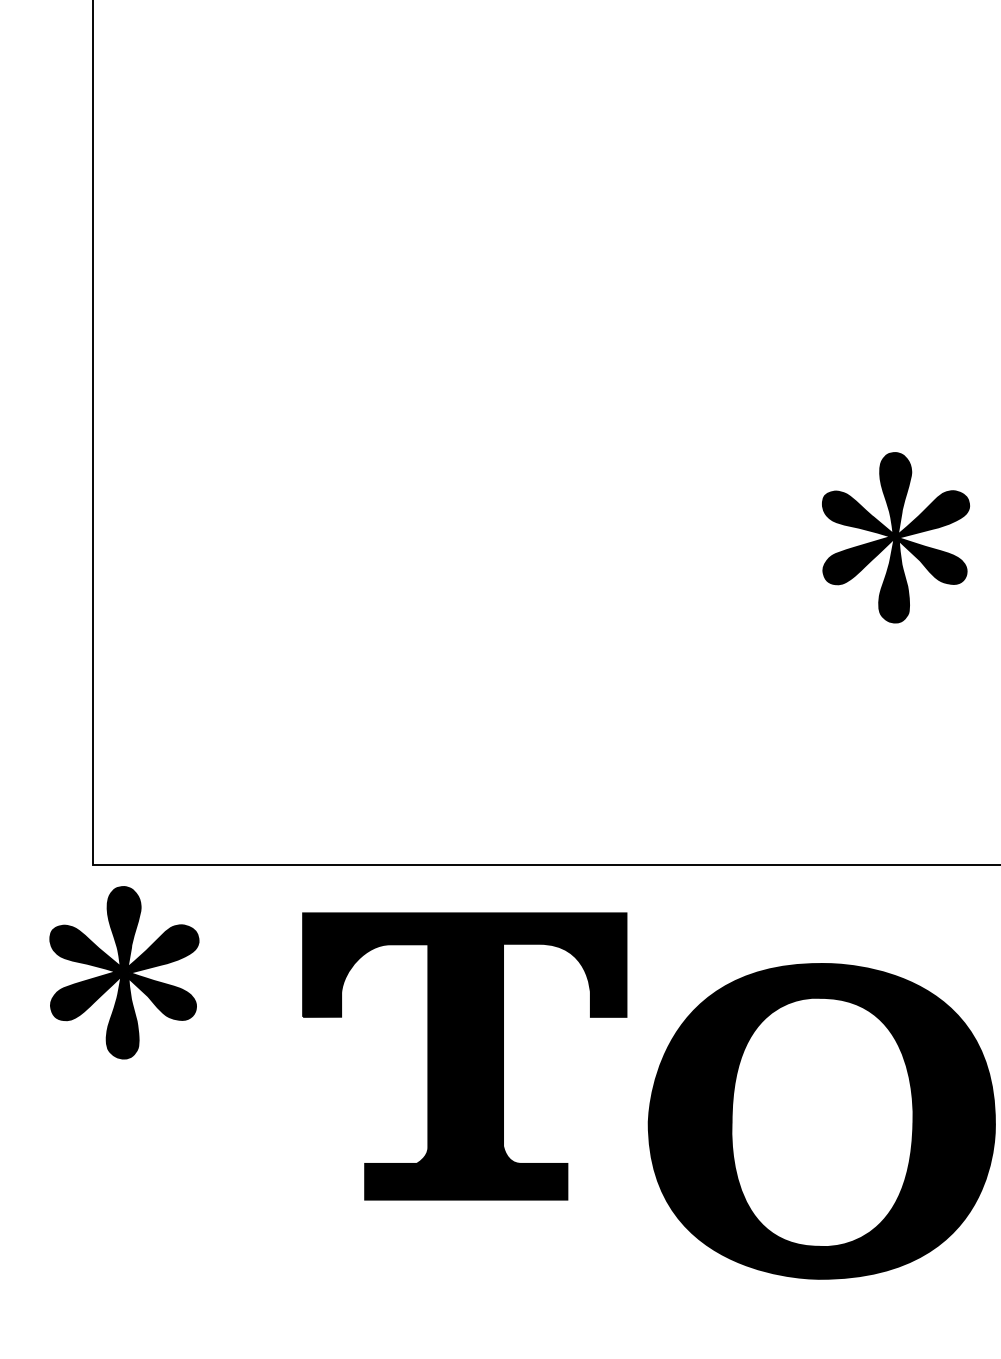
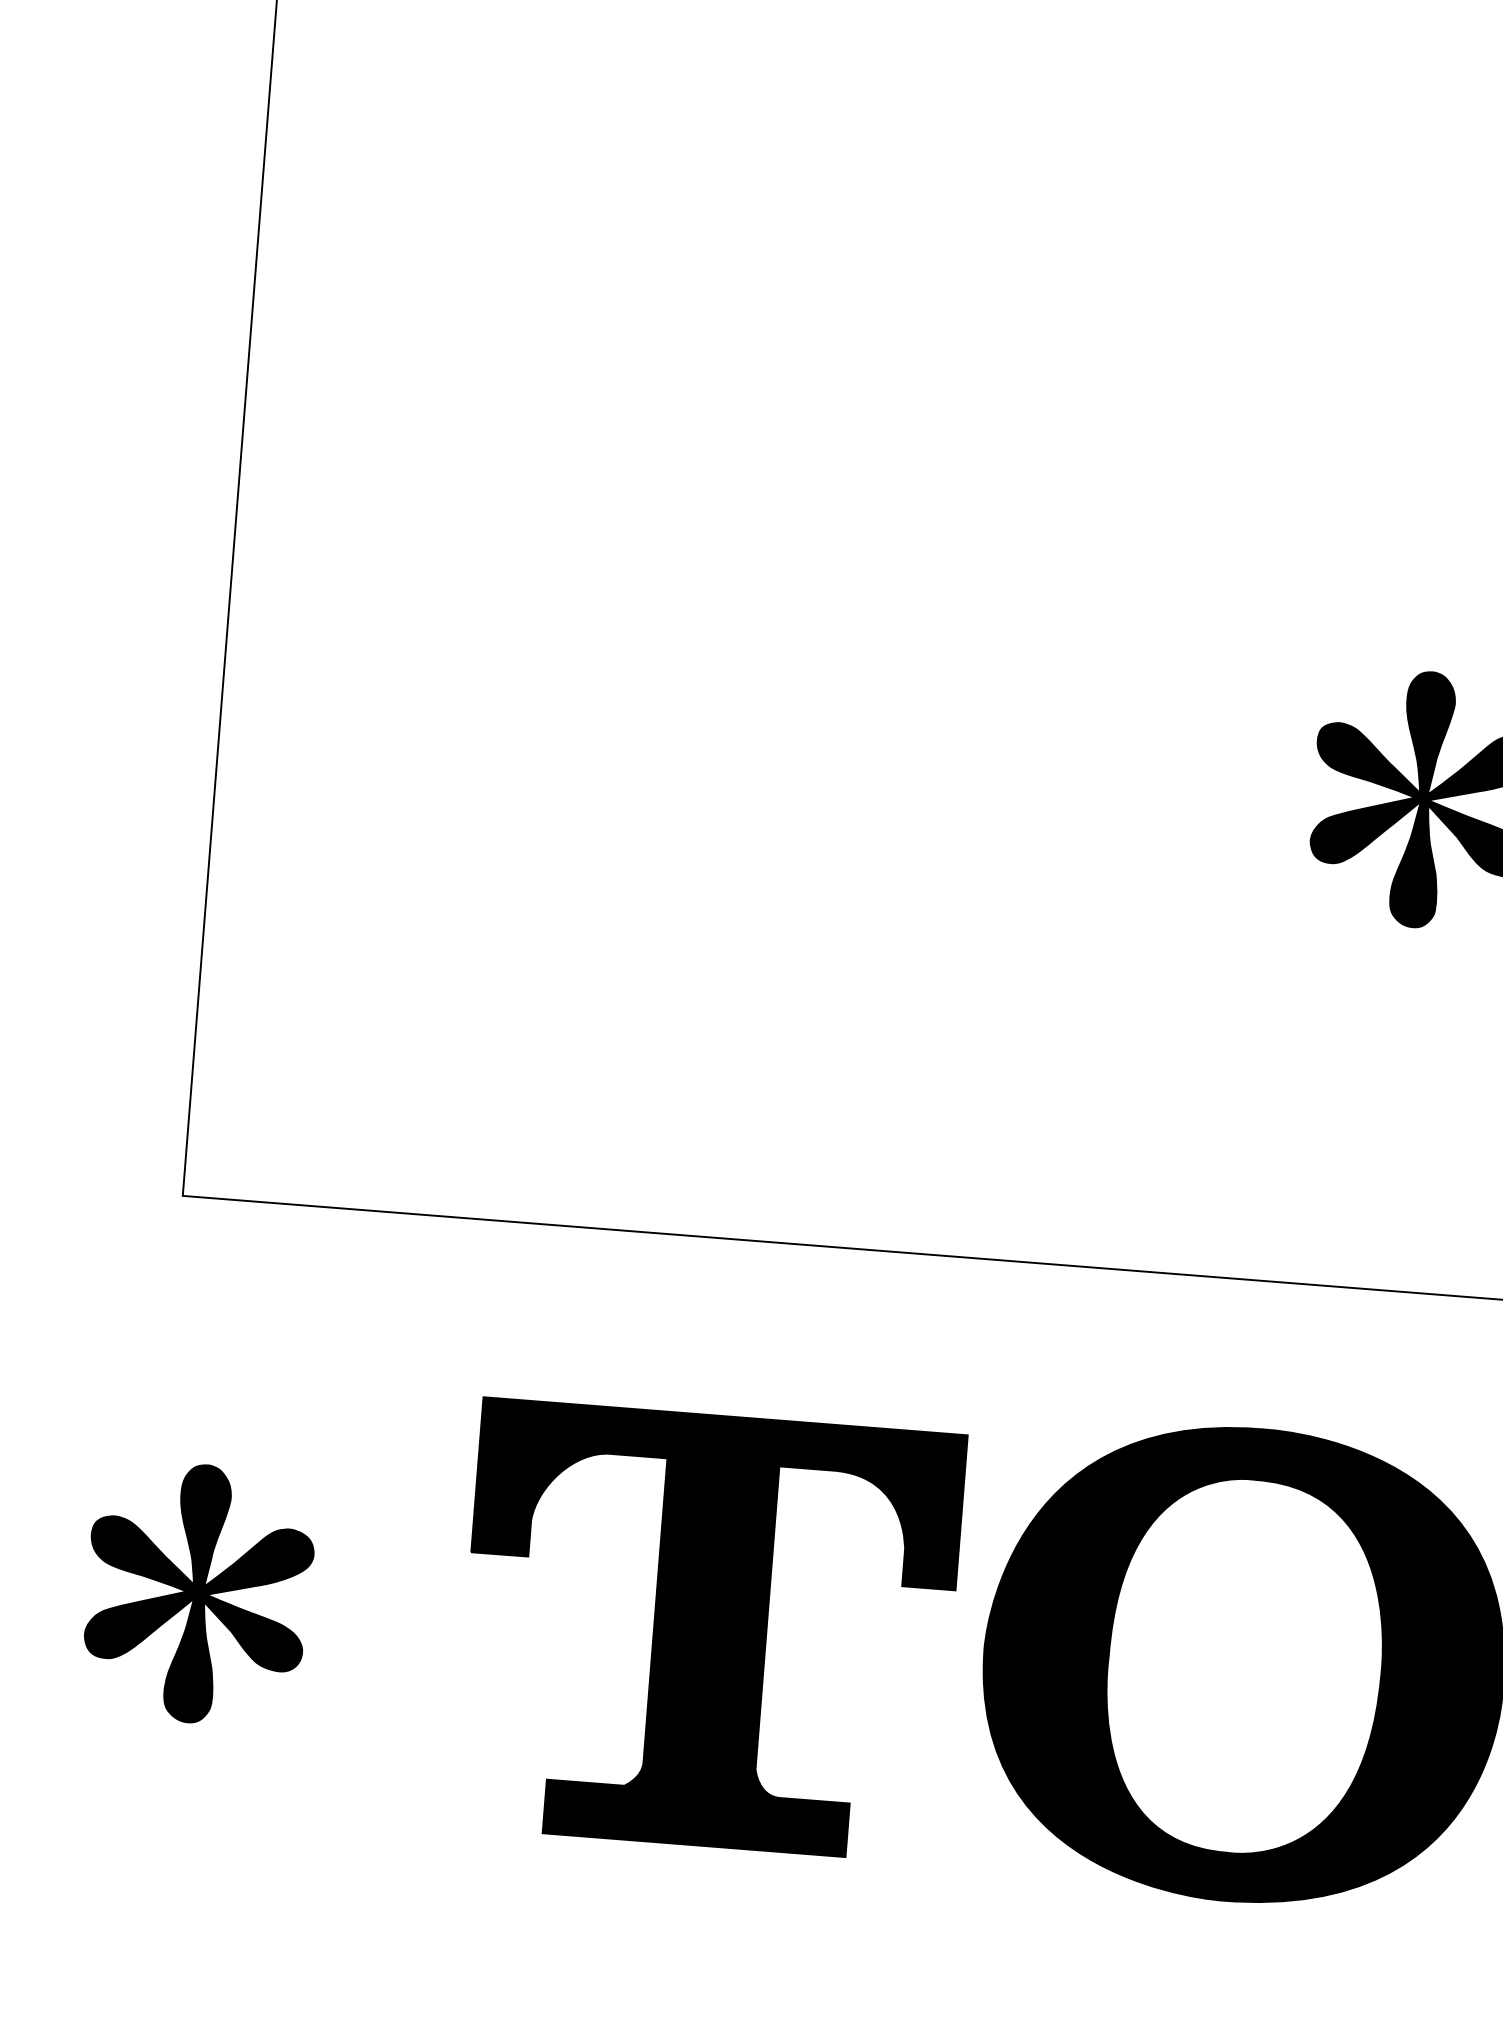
part: (124, 972) -> (198, 1593), moved
part: (464, 1056) -> (708, 1630), moved

